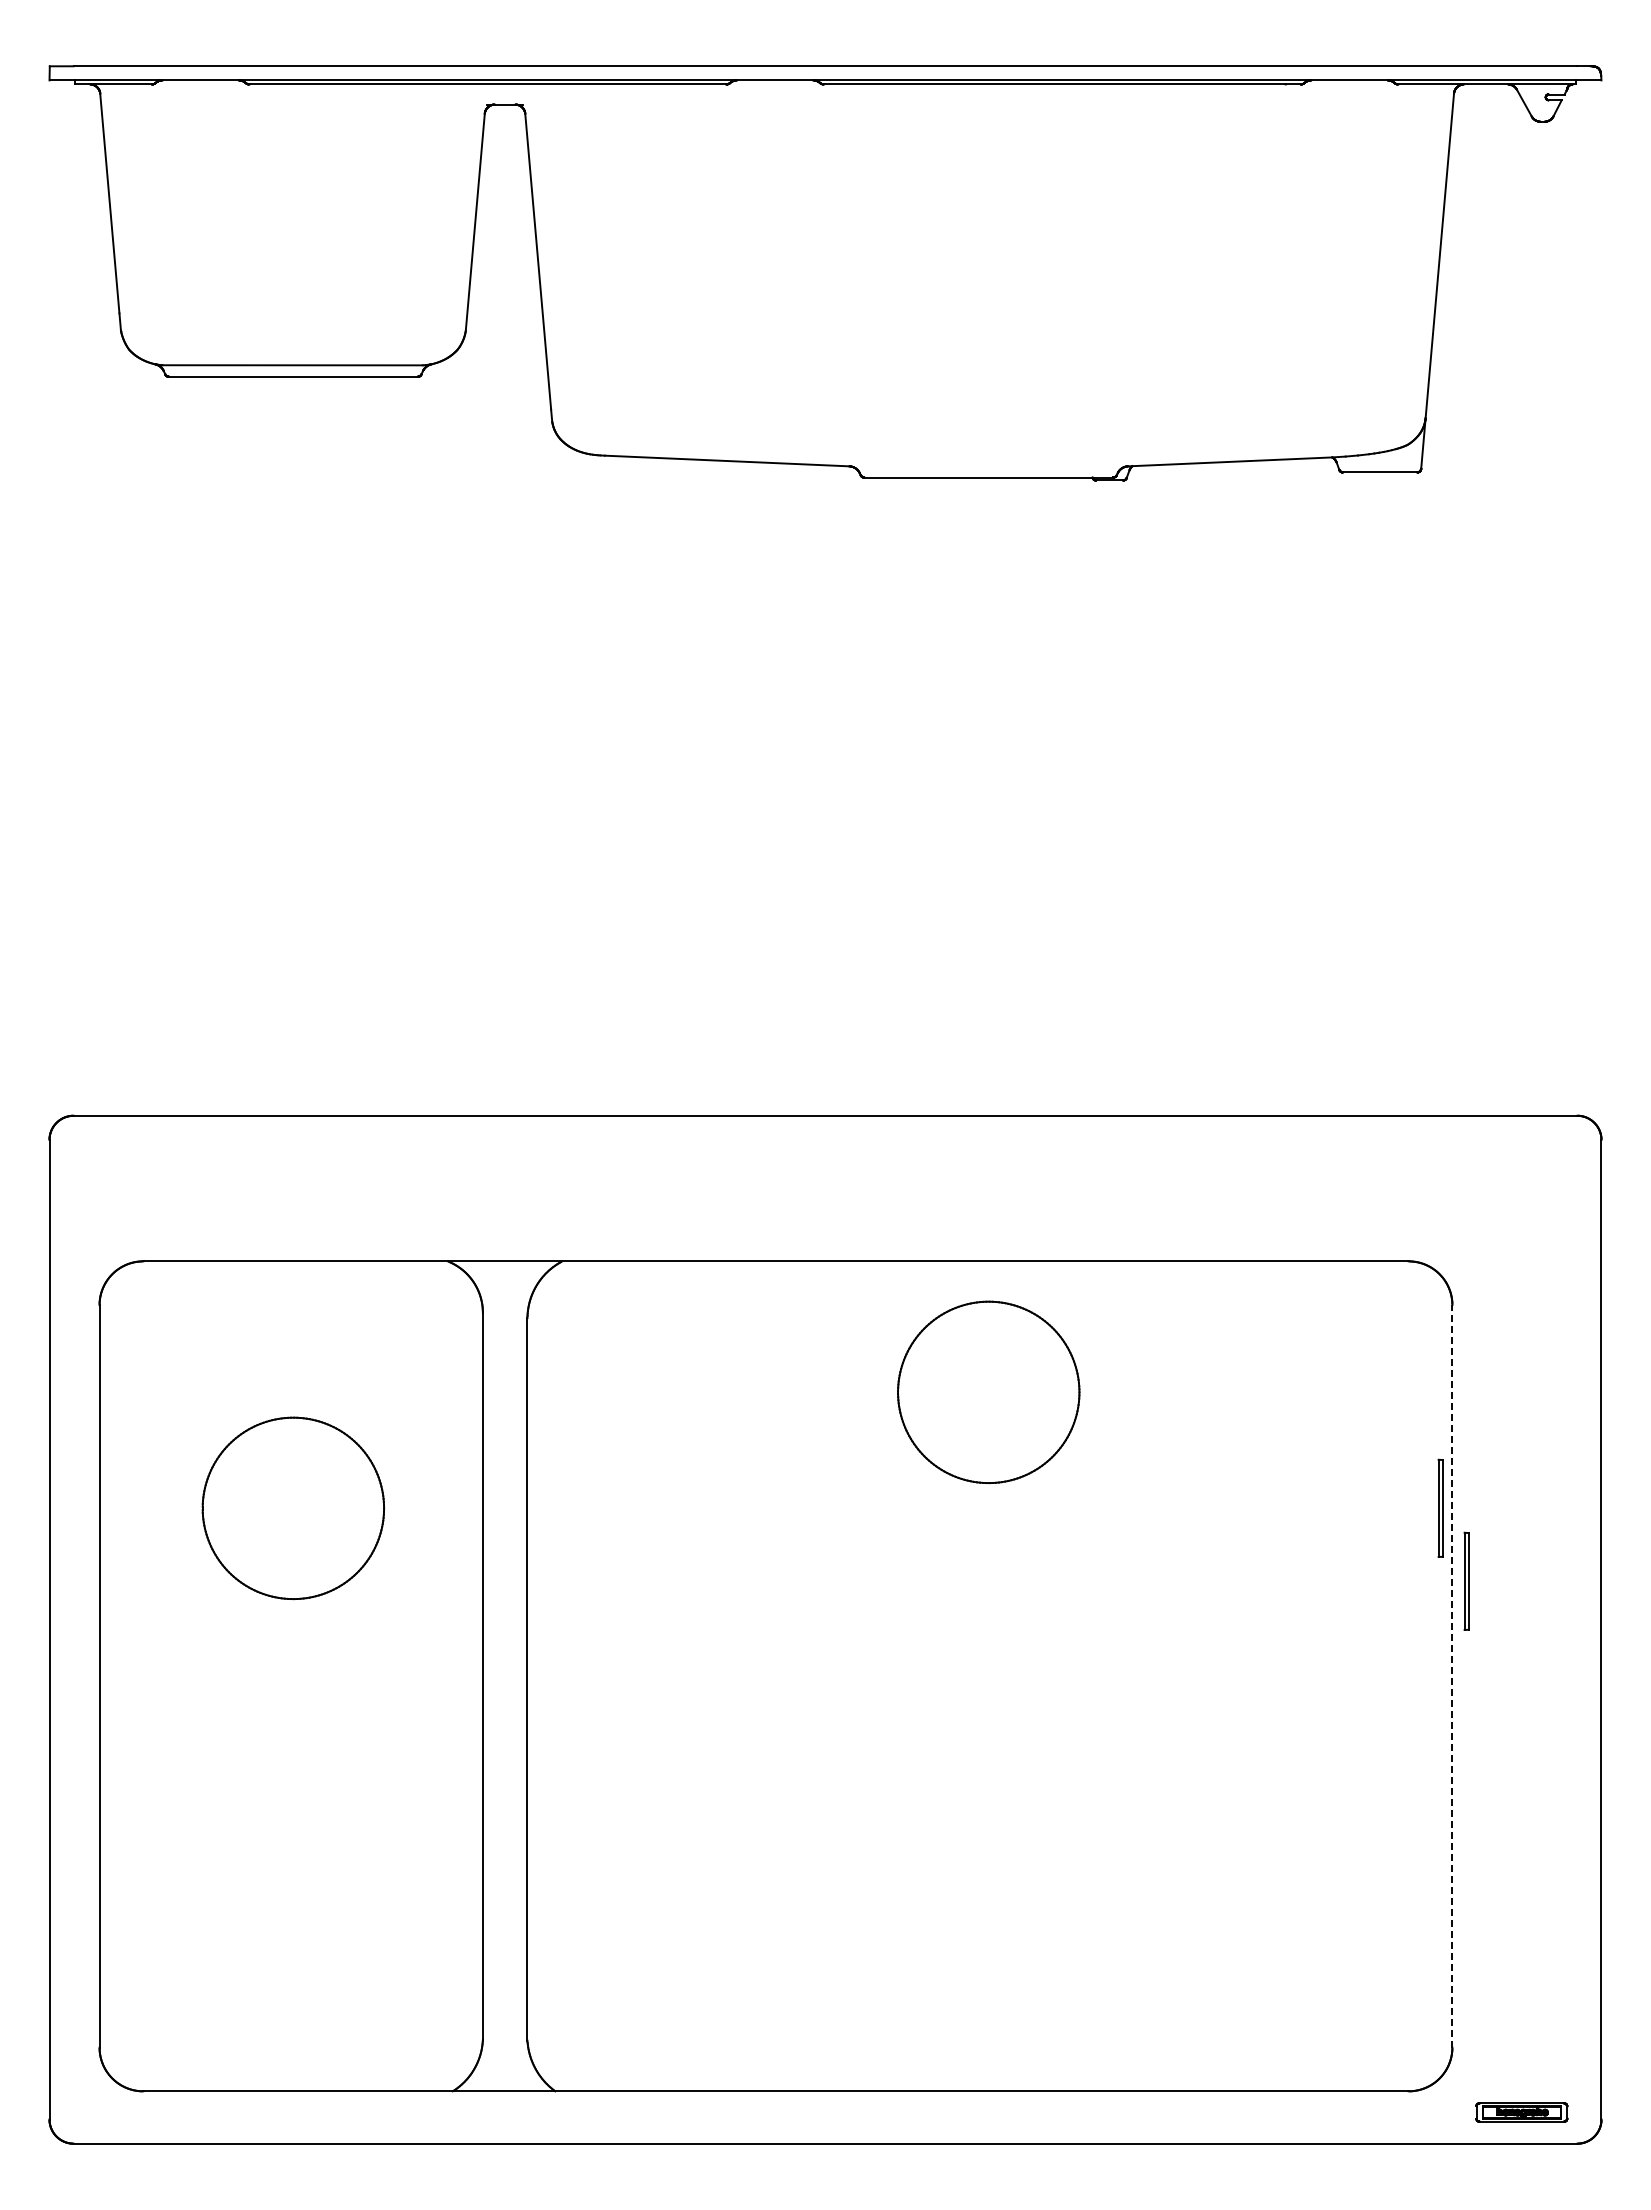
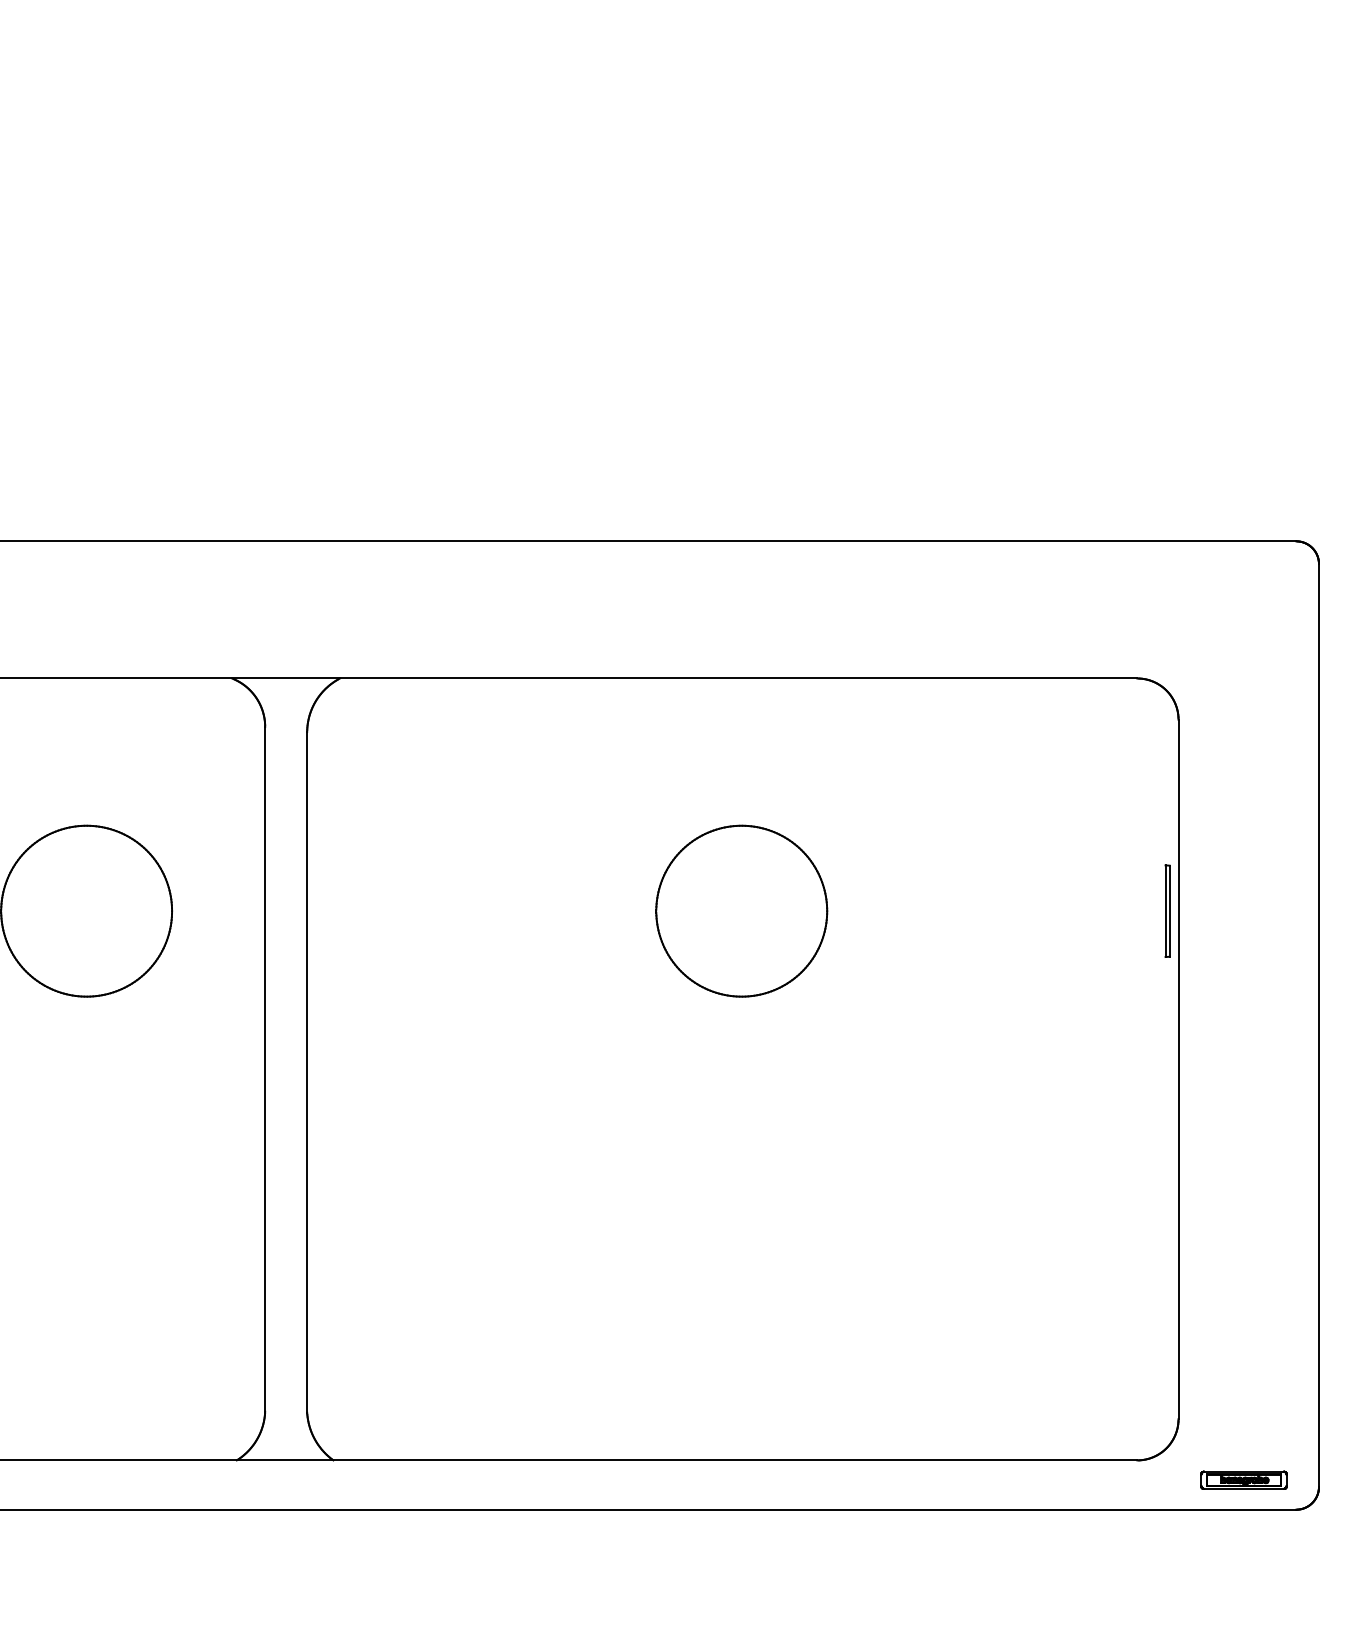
part: (988, 1392) -> (741, 911), moved
part: (1466, 1580) -> (1191, 979), removed
line: (1452, 1675) -> (1178, 1068), dashed -> solid

